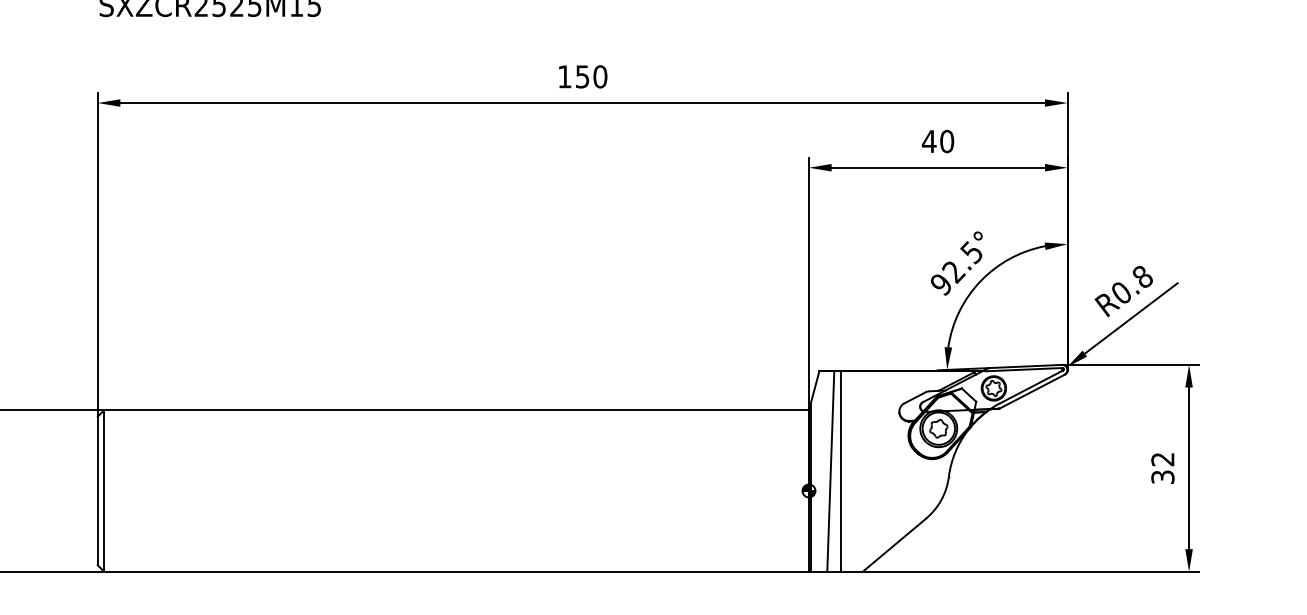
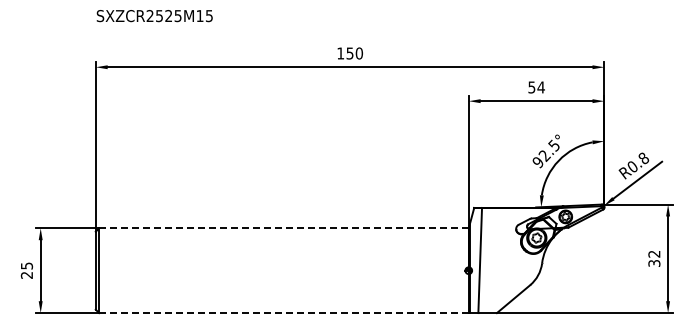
text: (938, 141) -> (536, 87), 40 -> 54
line: (455, 410) -> (283, 228), solid -> dashed
line: (840, 471) -> (485, 260), removed
line: (455, 572) -> (283, 313), solid -> dashed

